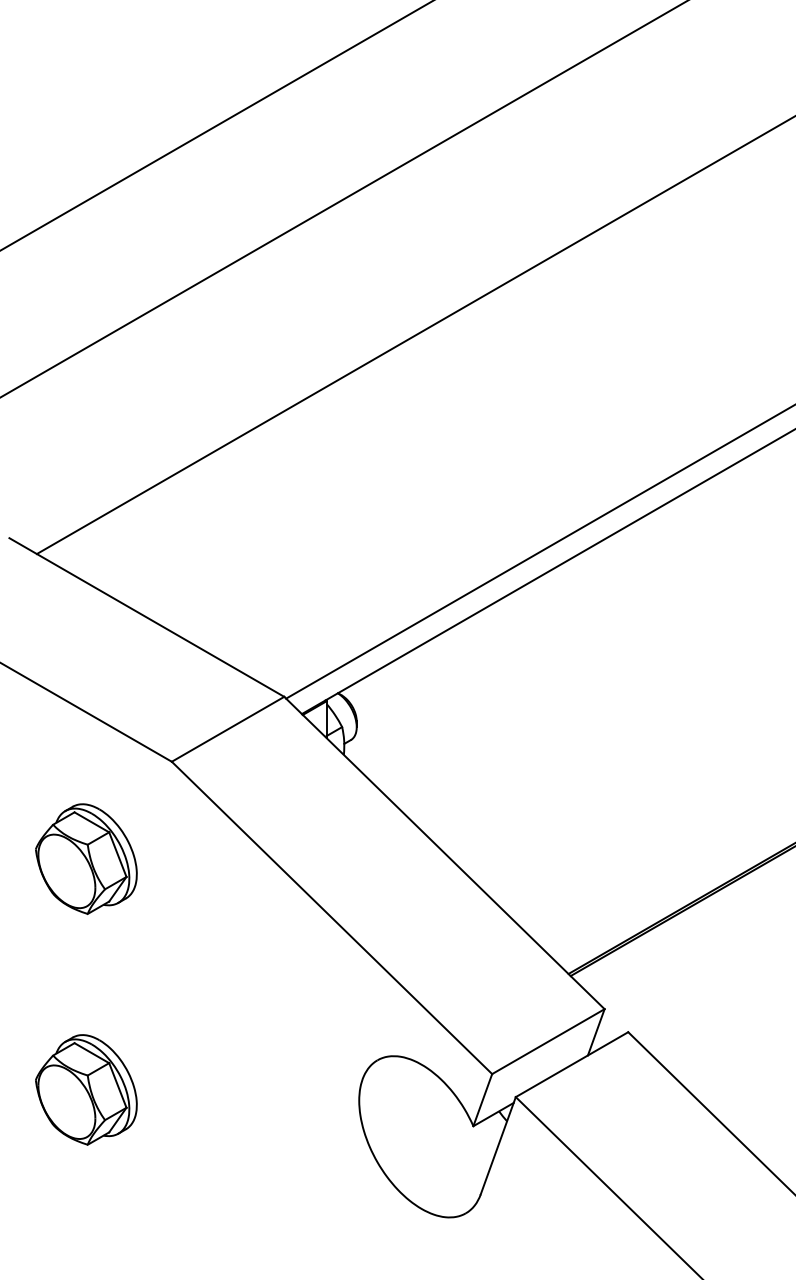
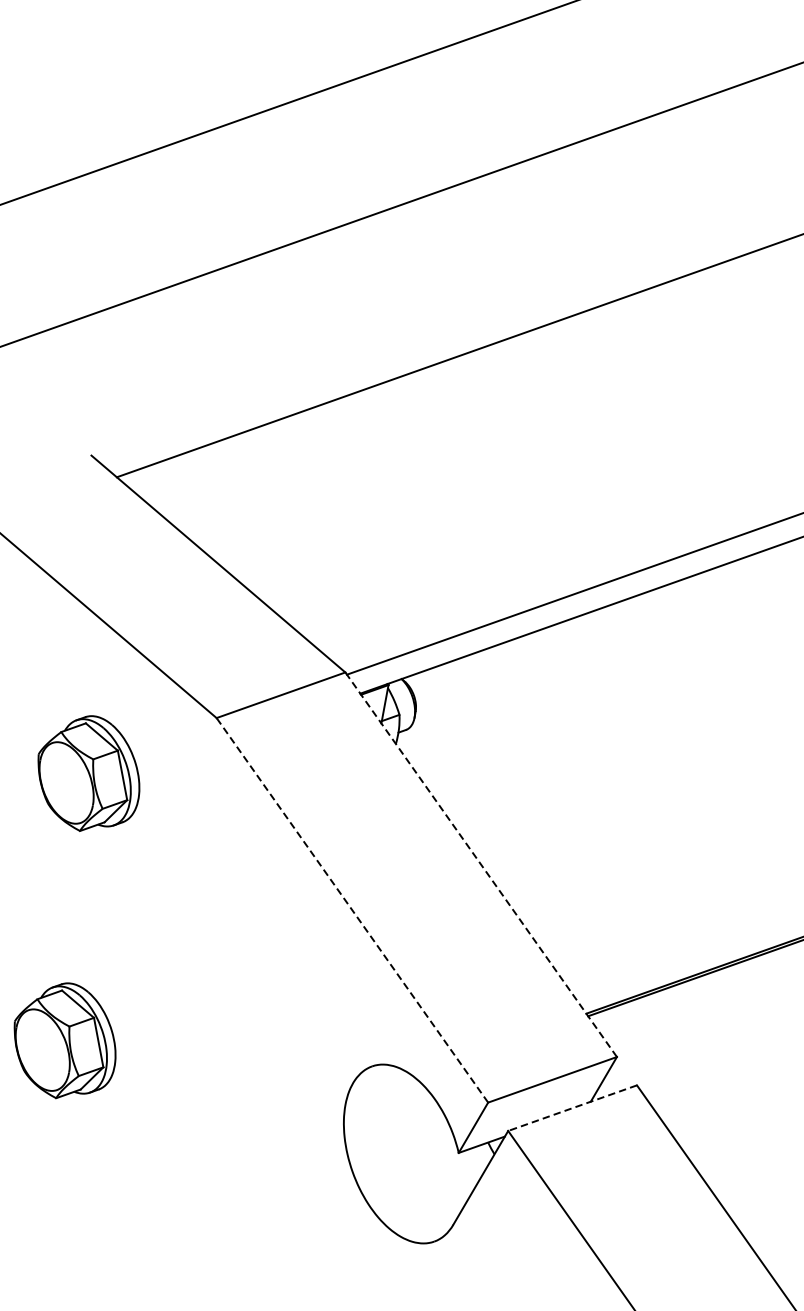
line: (444, 853) -> (481, 865), solid -> dashed
part: (86, 858) -> (89, 773), moved
line: (332, 917) -> (352, 909), solid -> dashed
line: (572, 1064) -> (573, 1108), solid -> dashed

